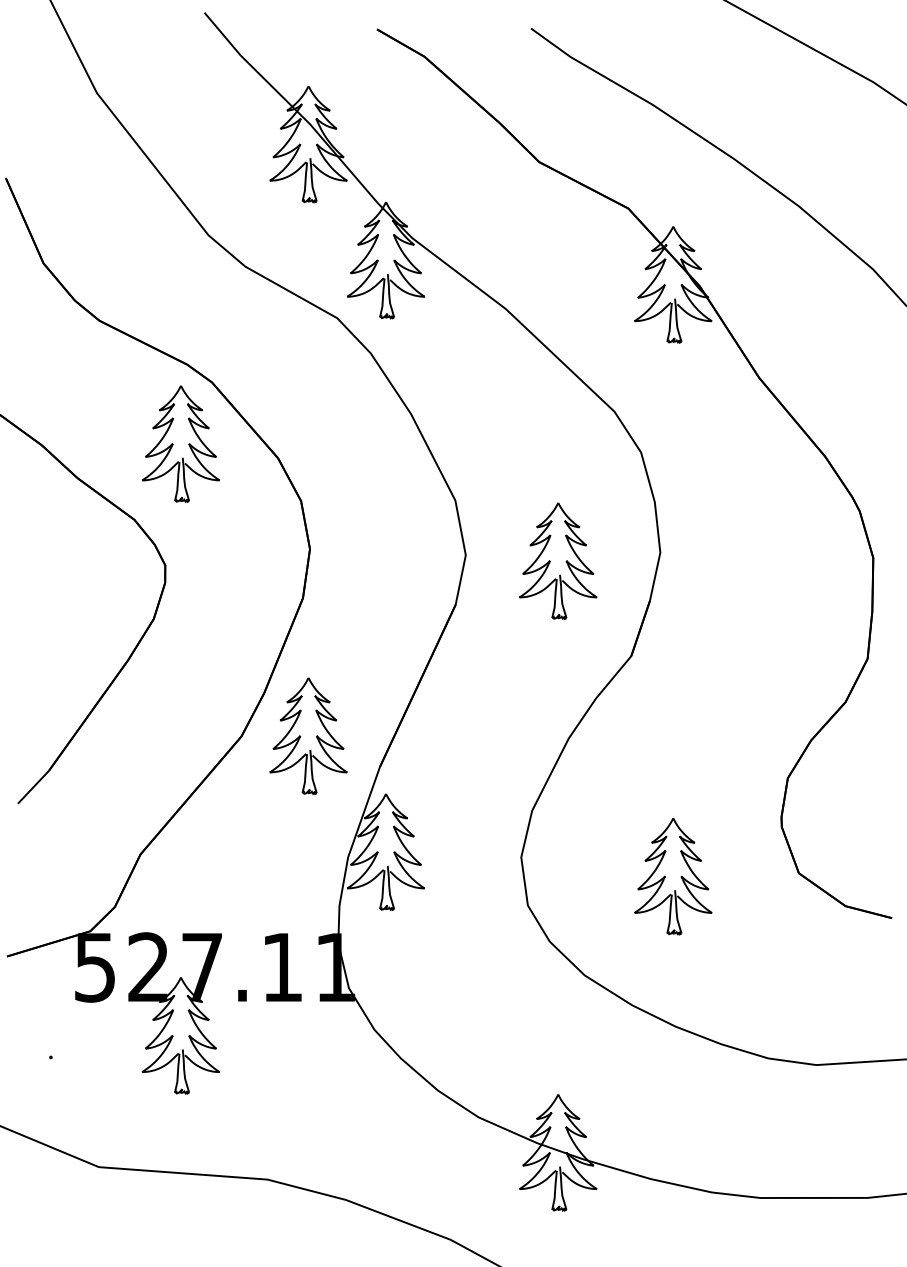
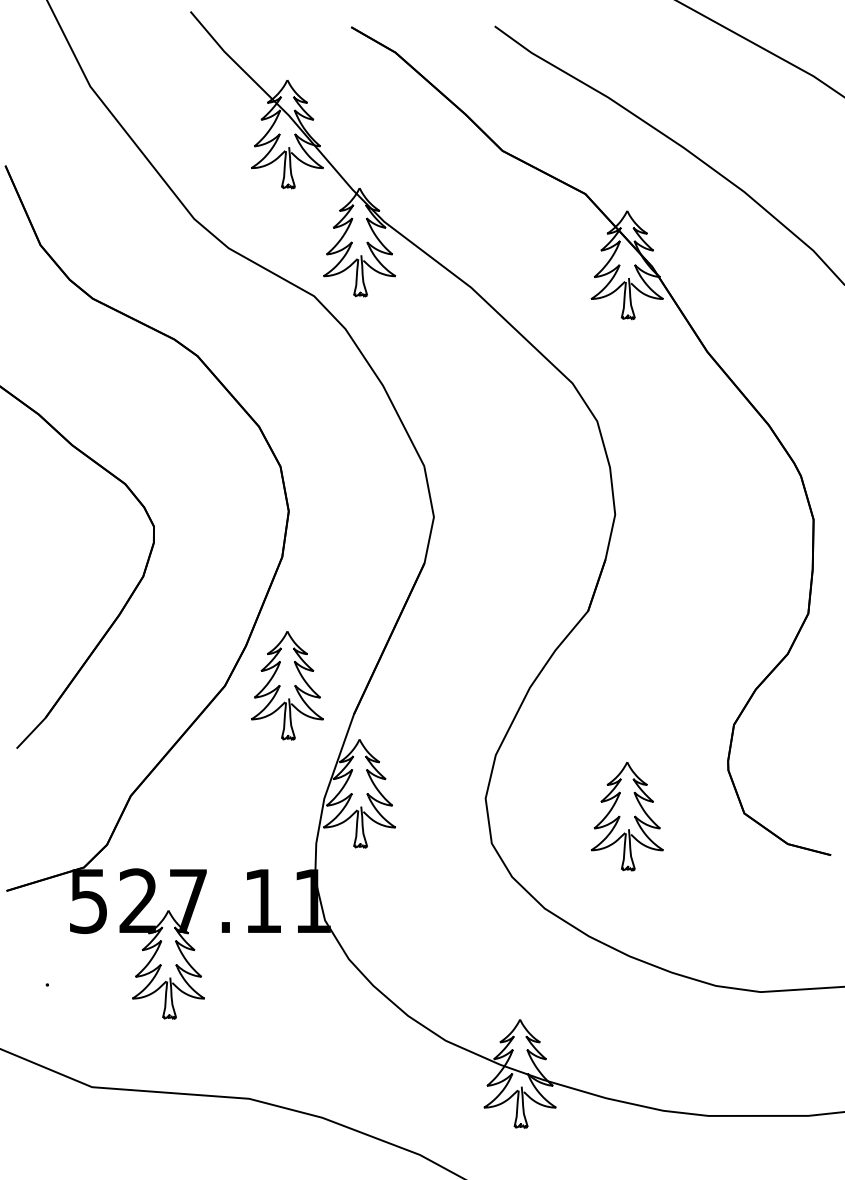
part: (180, 444) -> (168, 413), removed
part: (557, 561) -> (519, 522), removed

